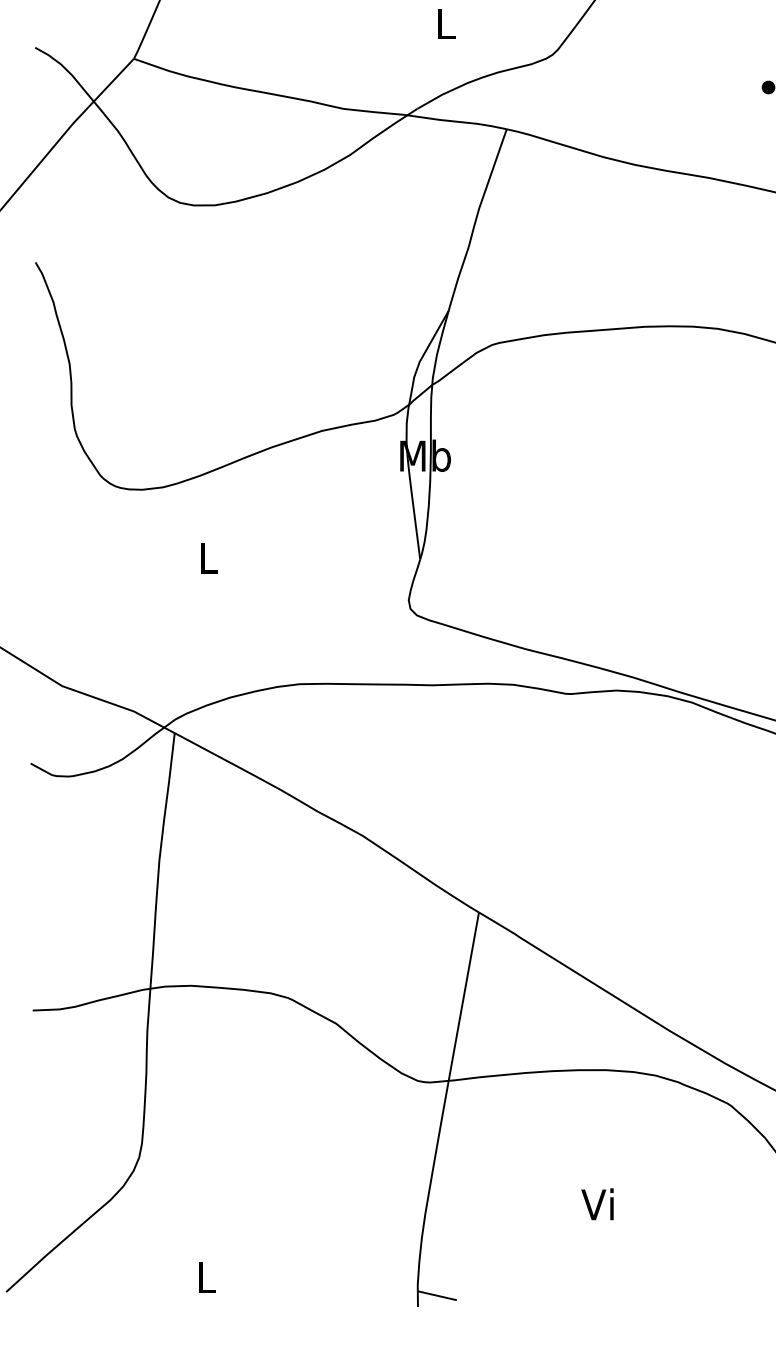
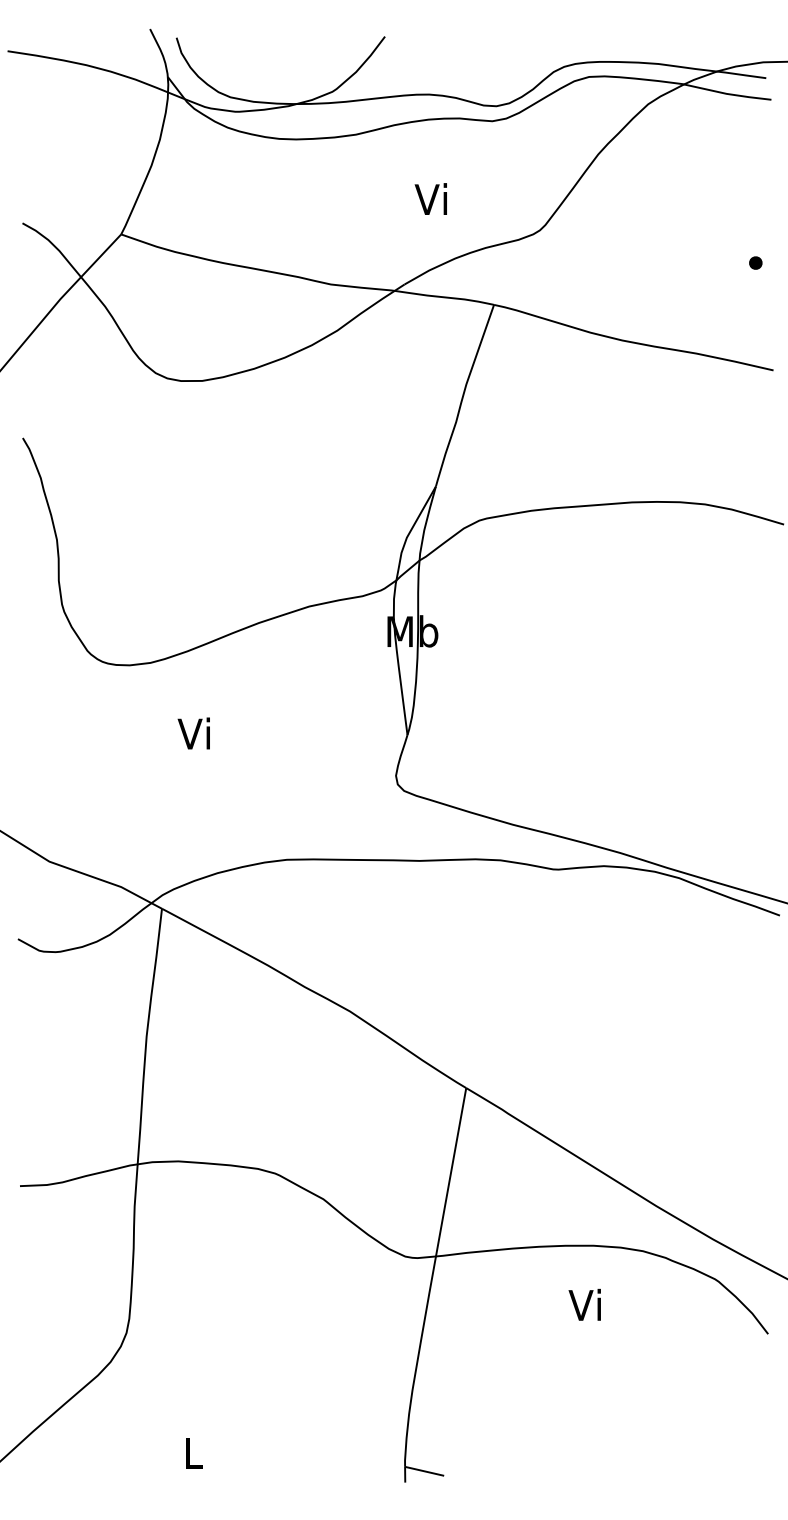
text: (443, 22) -> (430, 198), L -> Vi
text: (206, 557) -> (193, 733), L -> Vi
text: (597, 1203) -> (584, 1304), moved

